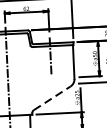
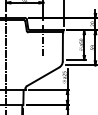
line: (52, 97) -> (43, 76), dashed -> solid

